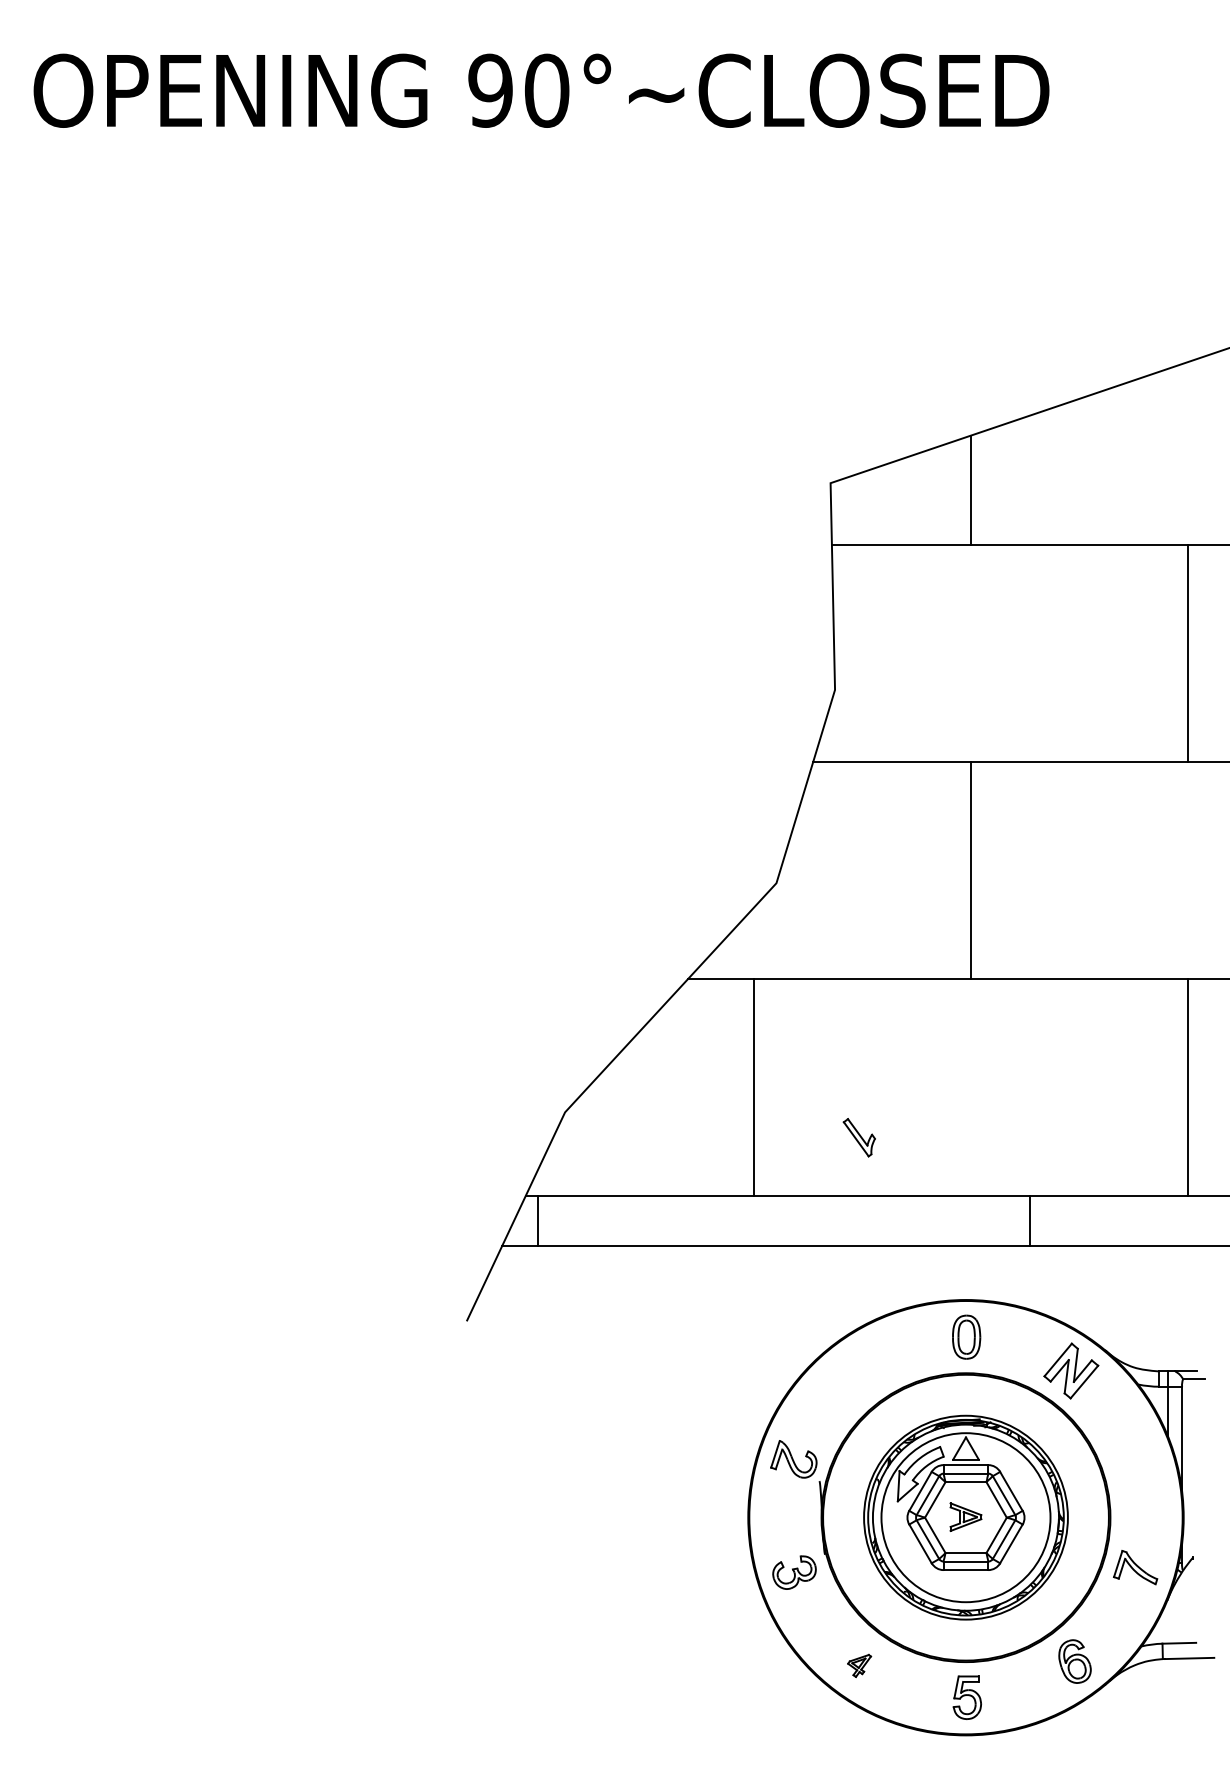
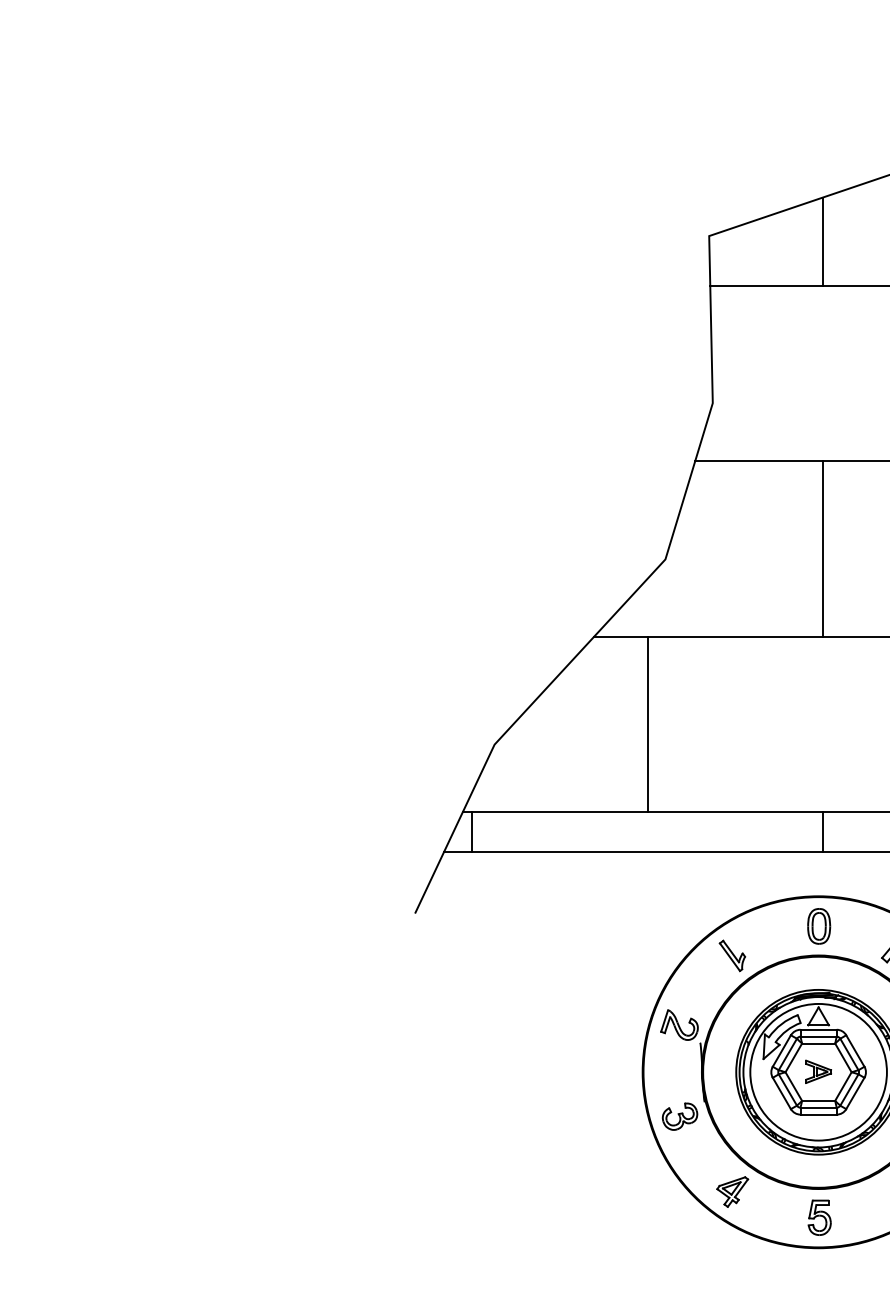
part: (858, 1137) -> (731, 955), moved
line: (1030, 1220) -> (823, 832), moved
part: (859, 1665) -> (732, 1191), size x1.67

